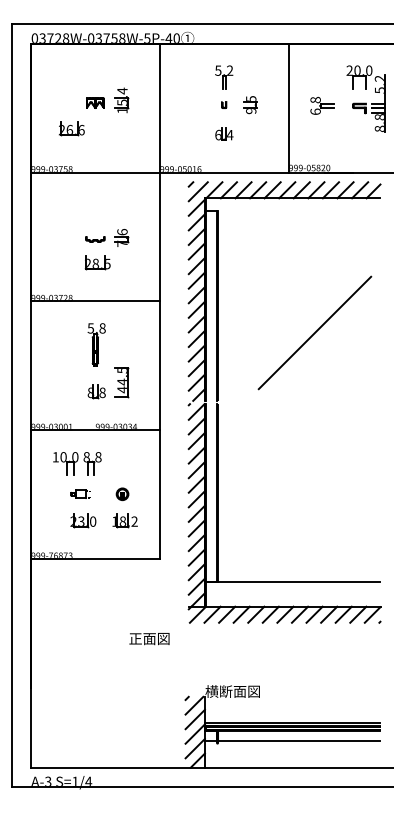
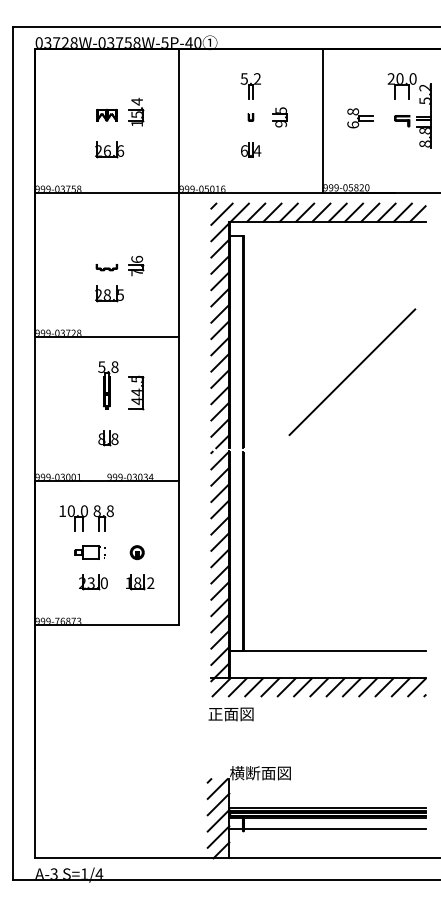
part: (71, 128) -> (109, 149), moved
part: (121, 382) -> (136, 392), moved
part: (80, 493) -> (90, 551), size x1.43
text: (149, 639) -> (231, 714), moved

